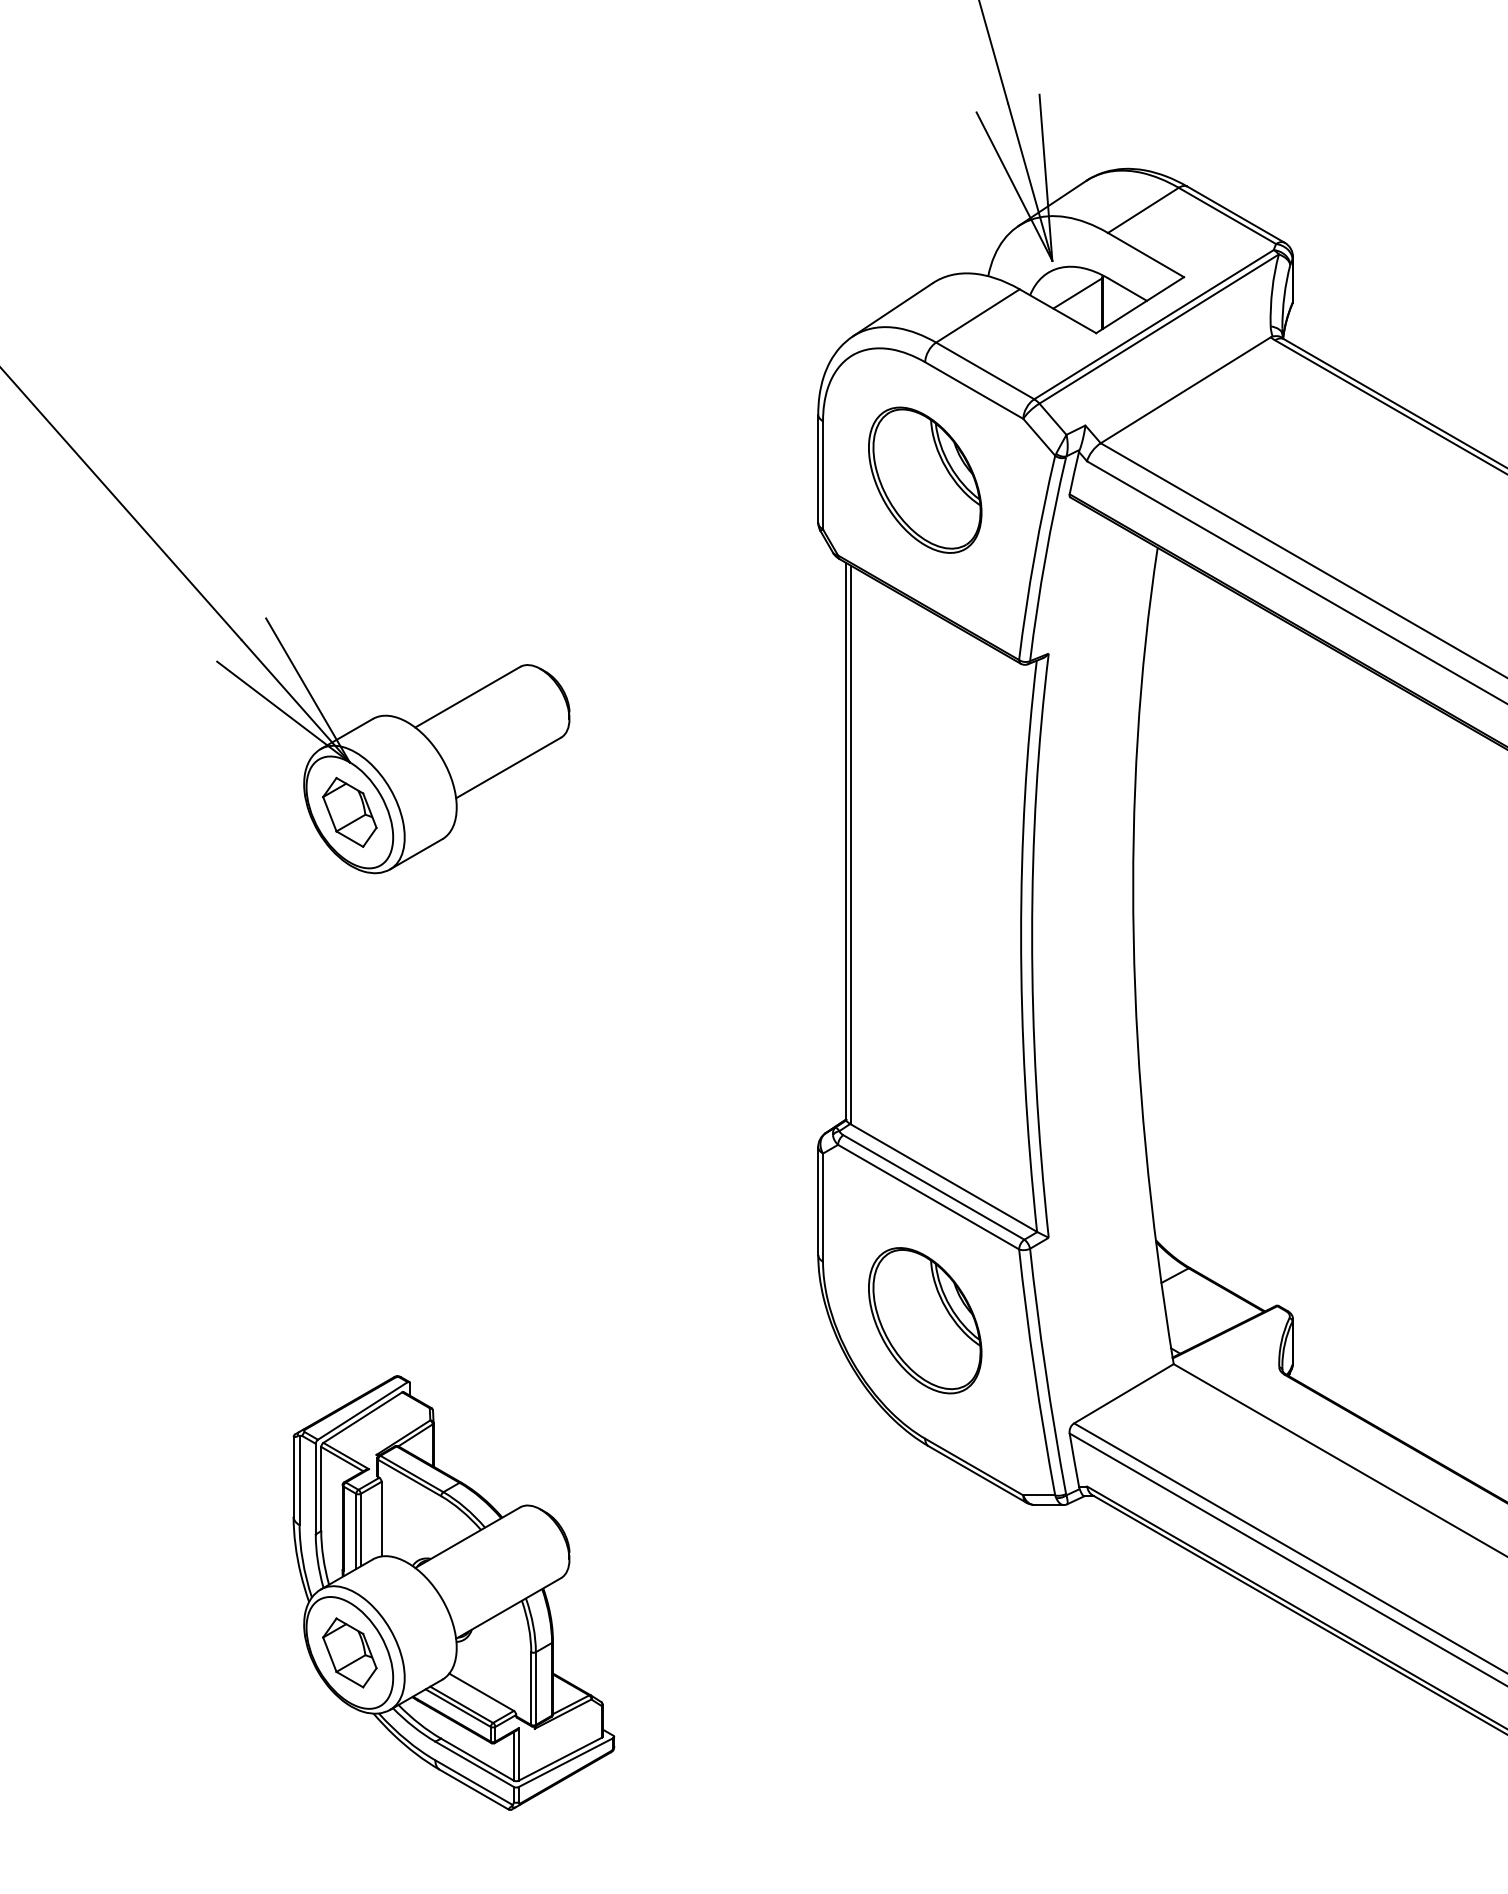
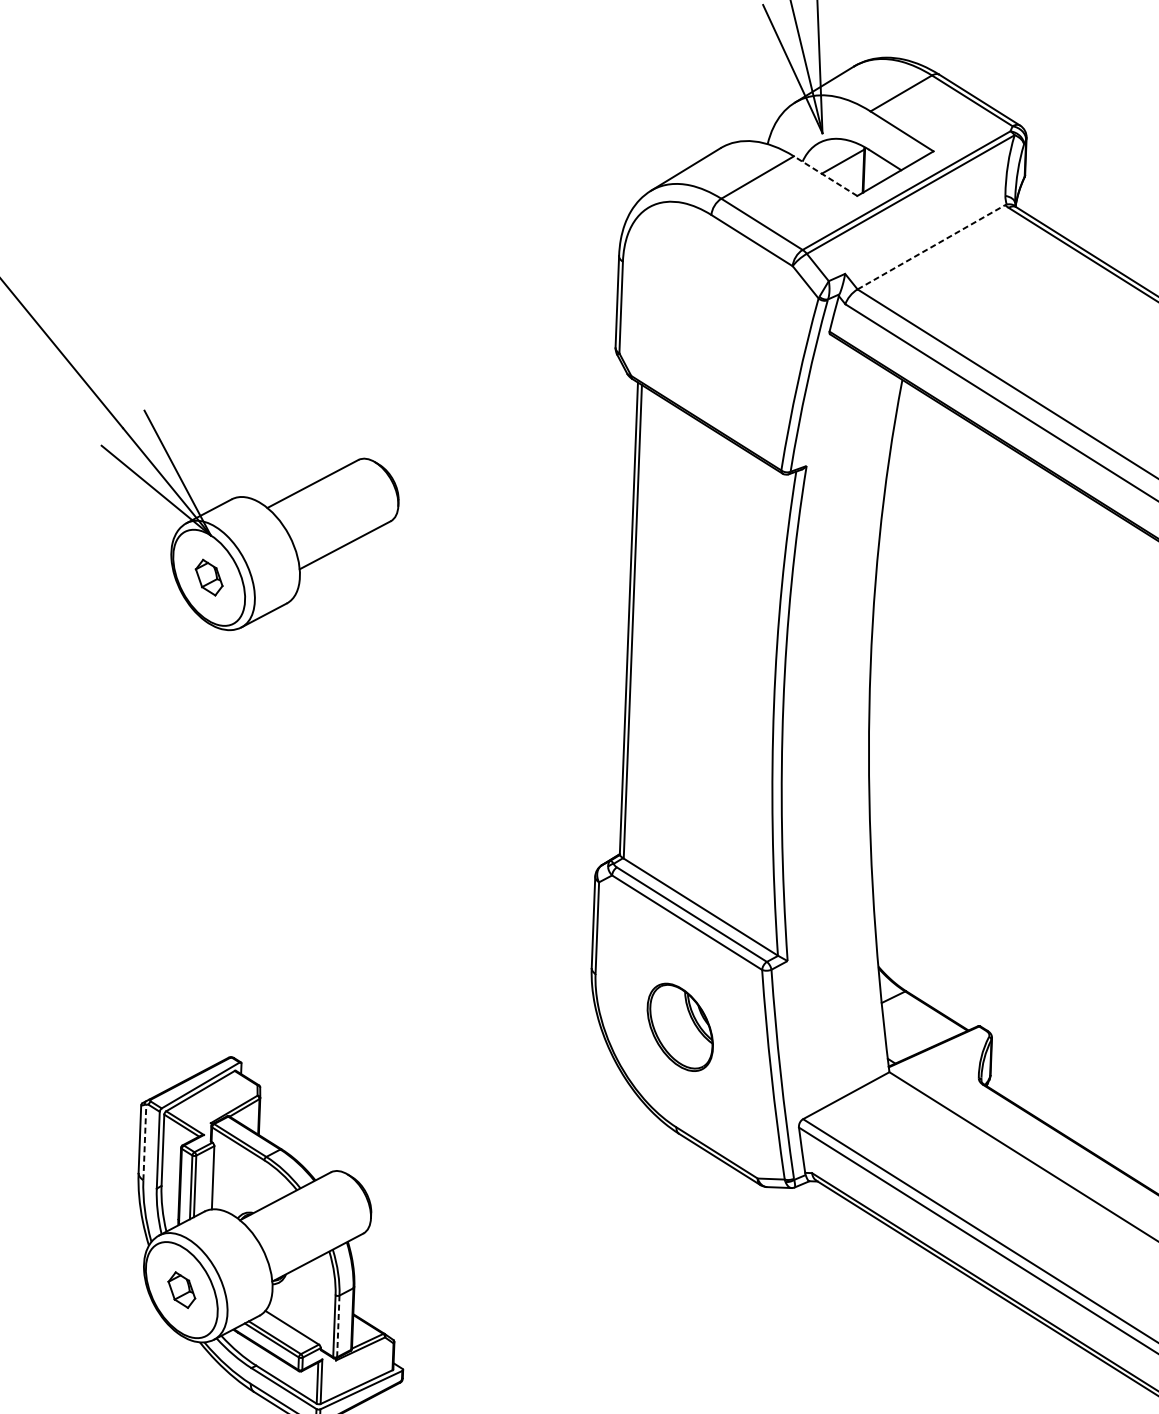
line: (1057, 311) -> (825, 176), solid -> dashed
line: (1186, 390) -> (931, 247), solid -> dashed
part: (925, 479) -> (707, 314), removed
part: (349, 811) -> (208, 577), size x0.6
part: (925, 1320) -> (680, 1027), size x0.7
line: (299, 1480) -> (144, 1142), solid -> dashed
part: (349, 1652) -> (181, 1289), size x0.6
line: (535, 1688) -> (338, 1326), solid -> dashed

